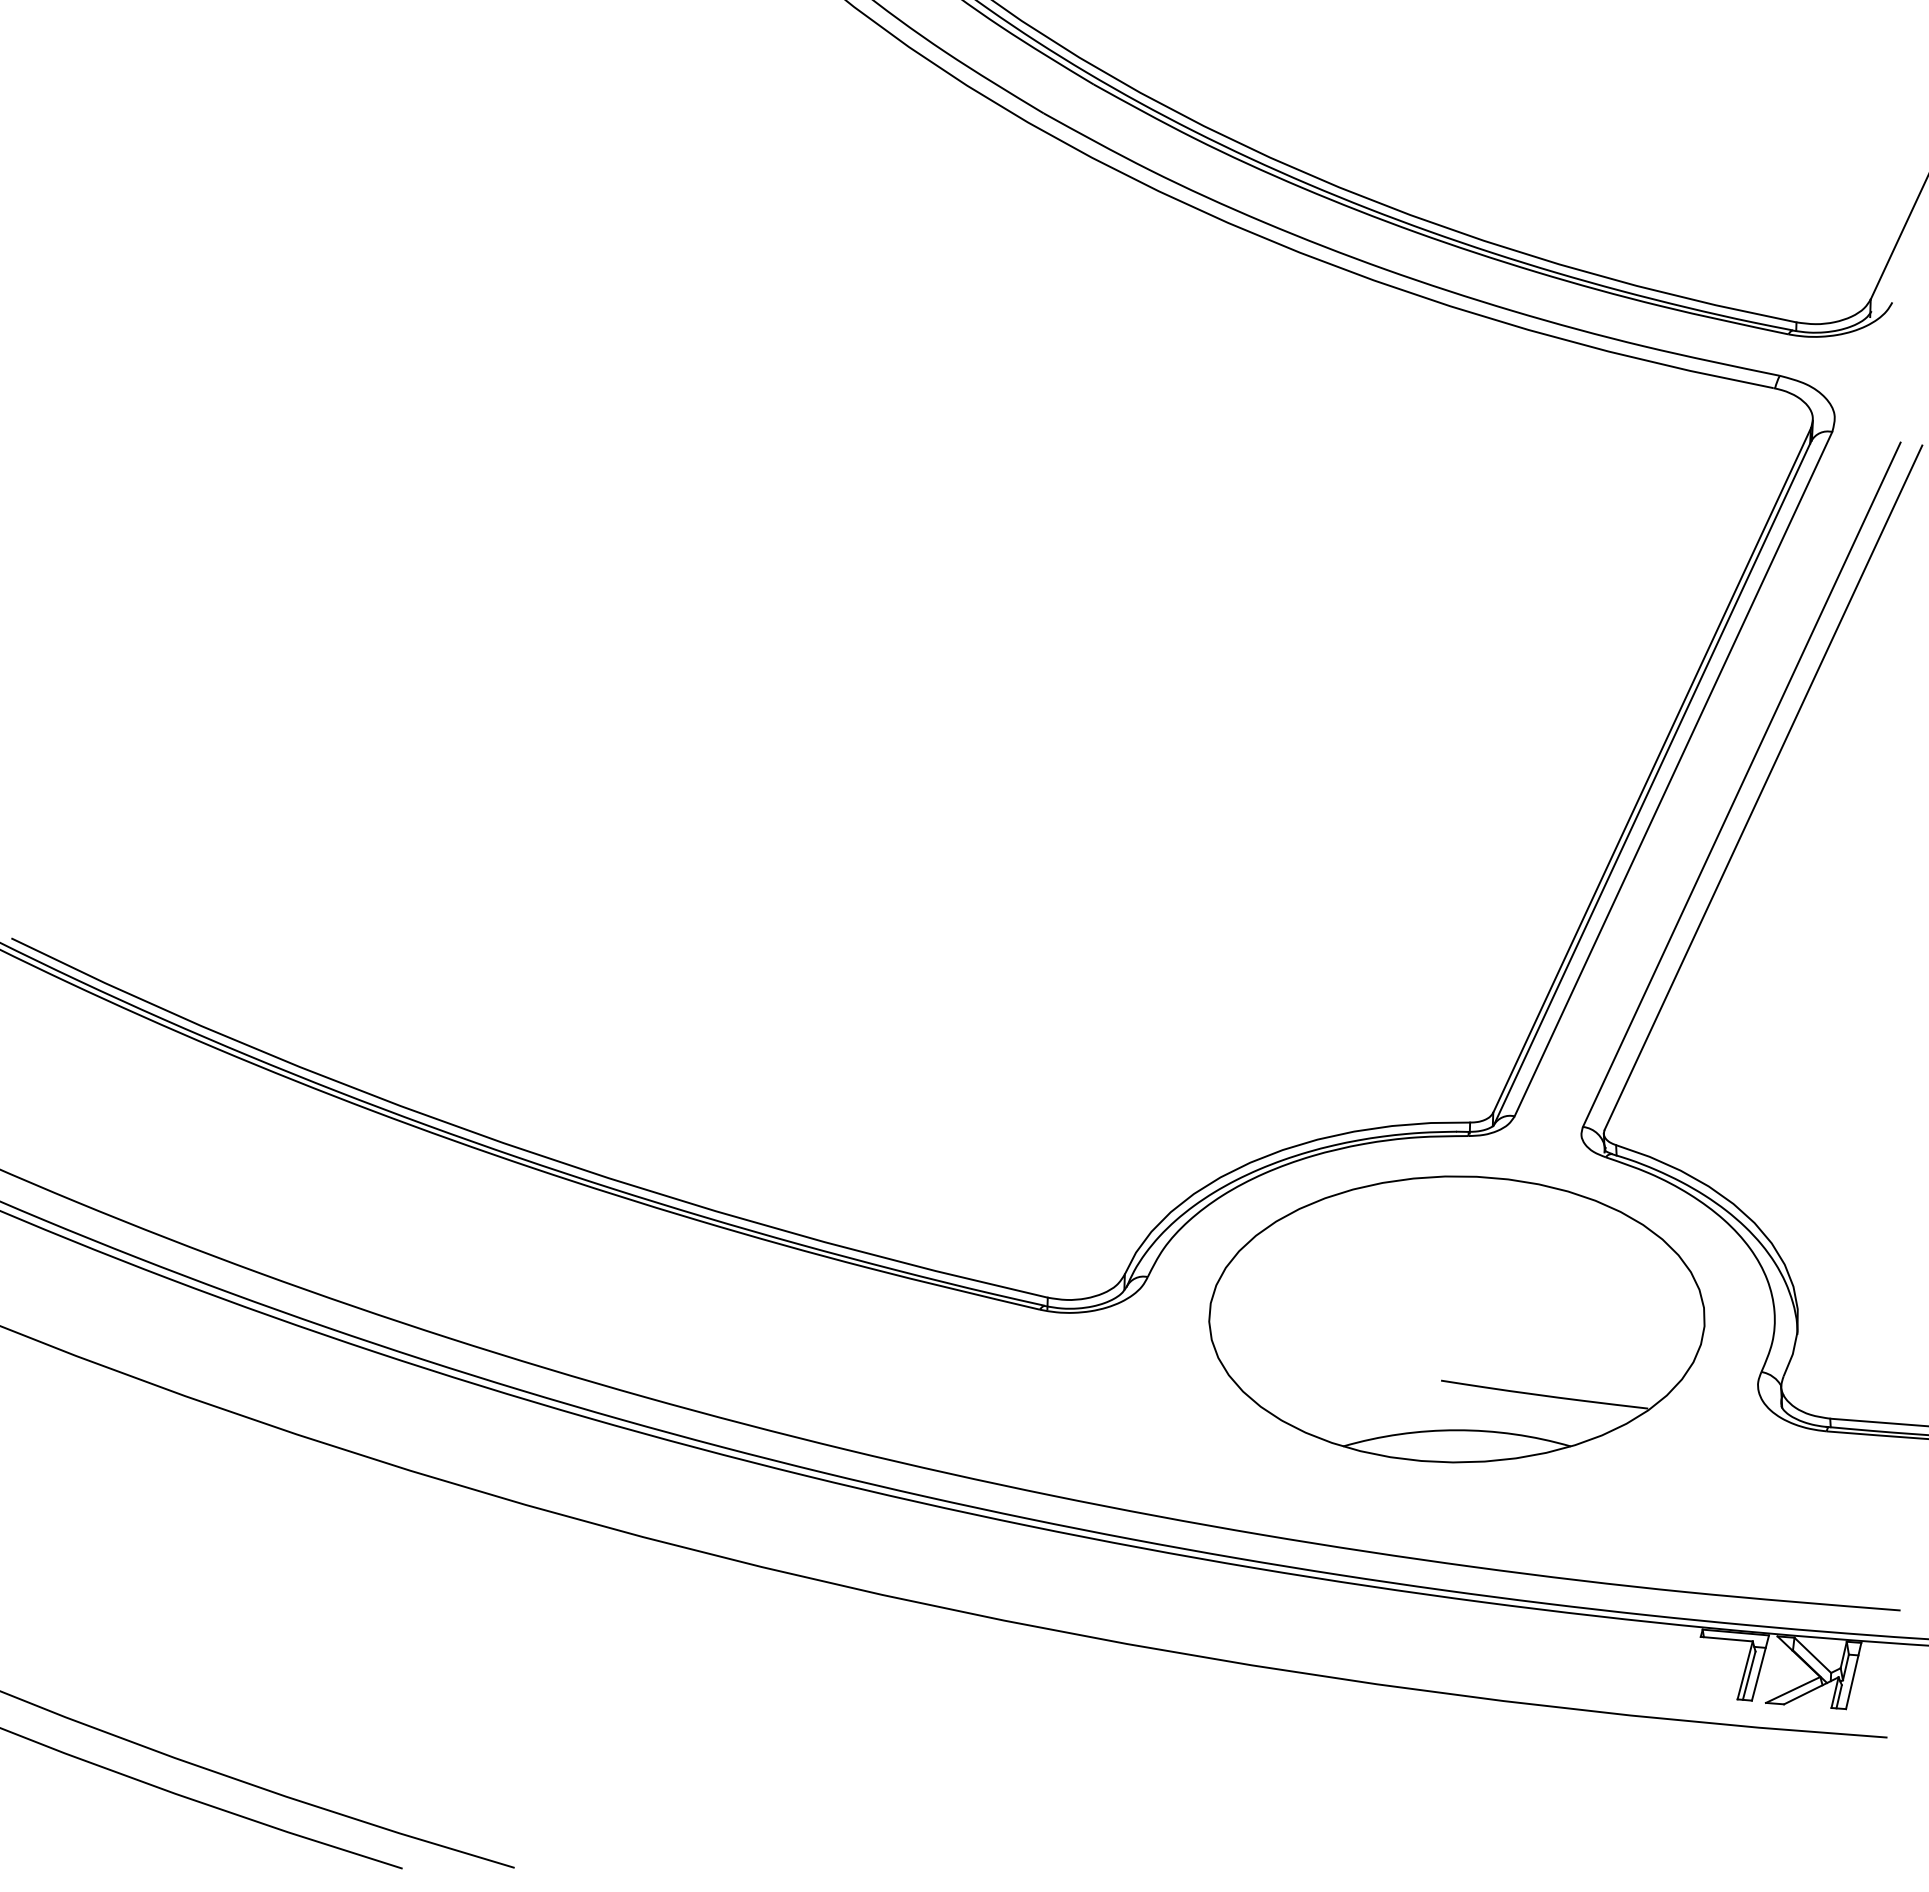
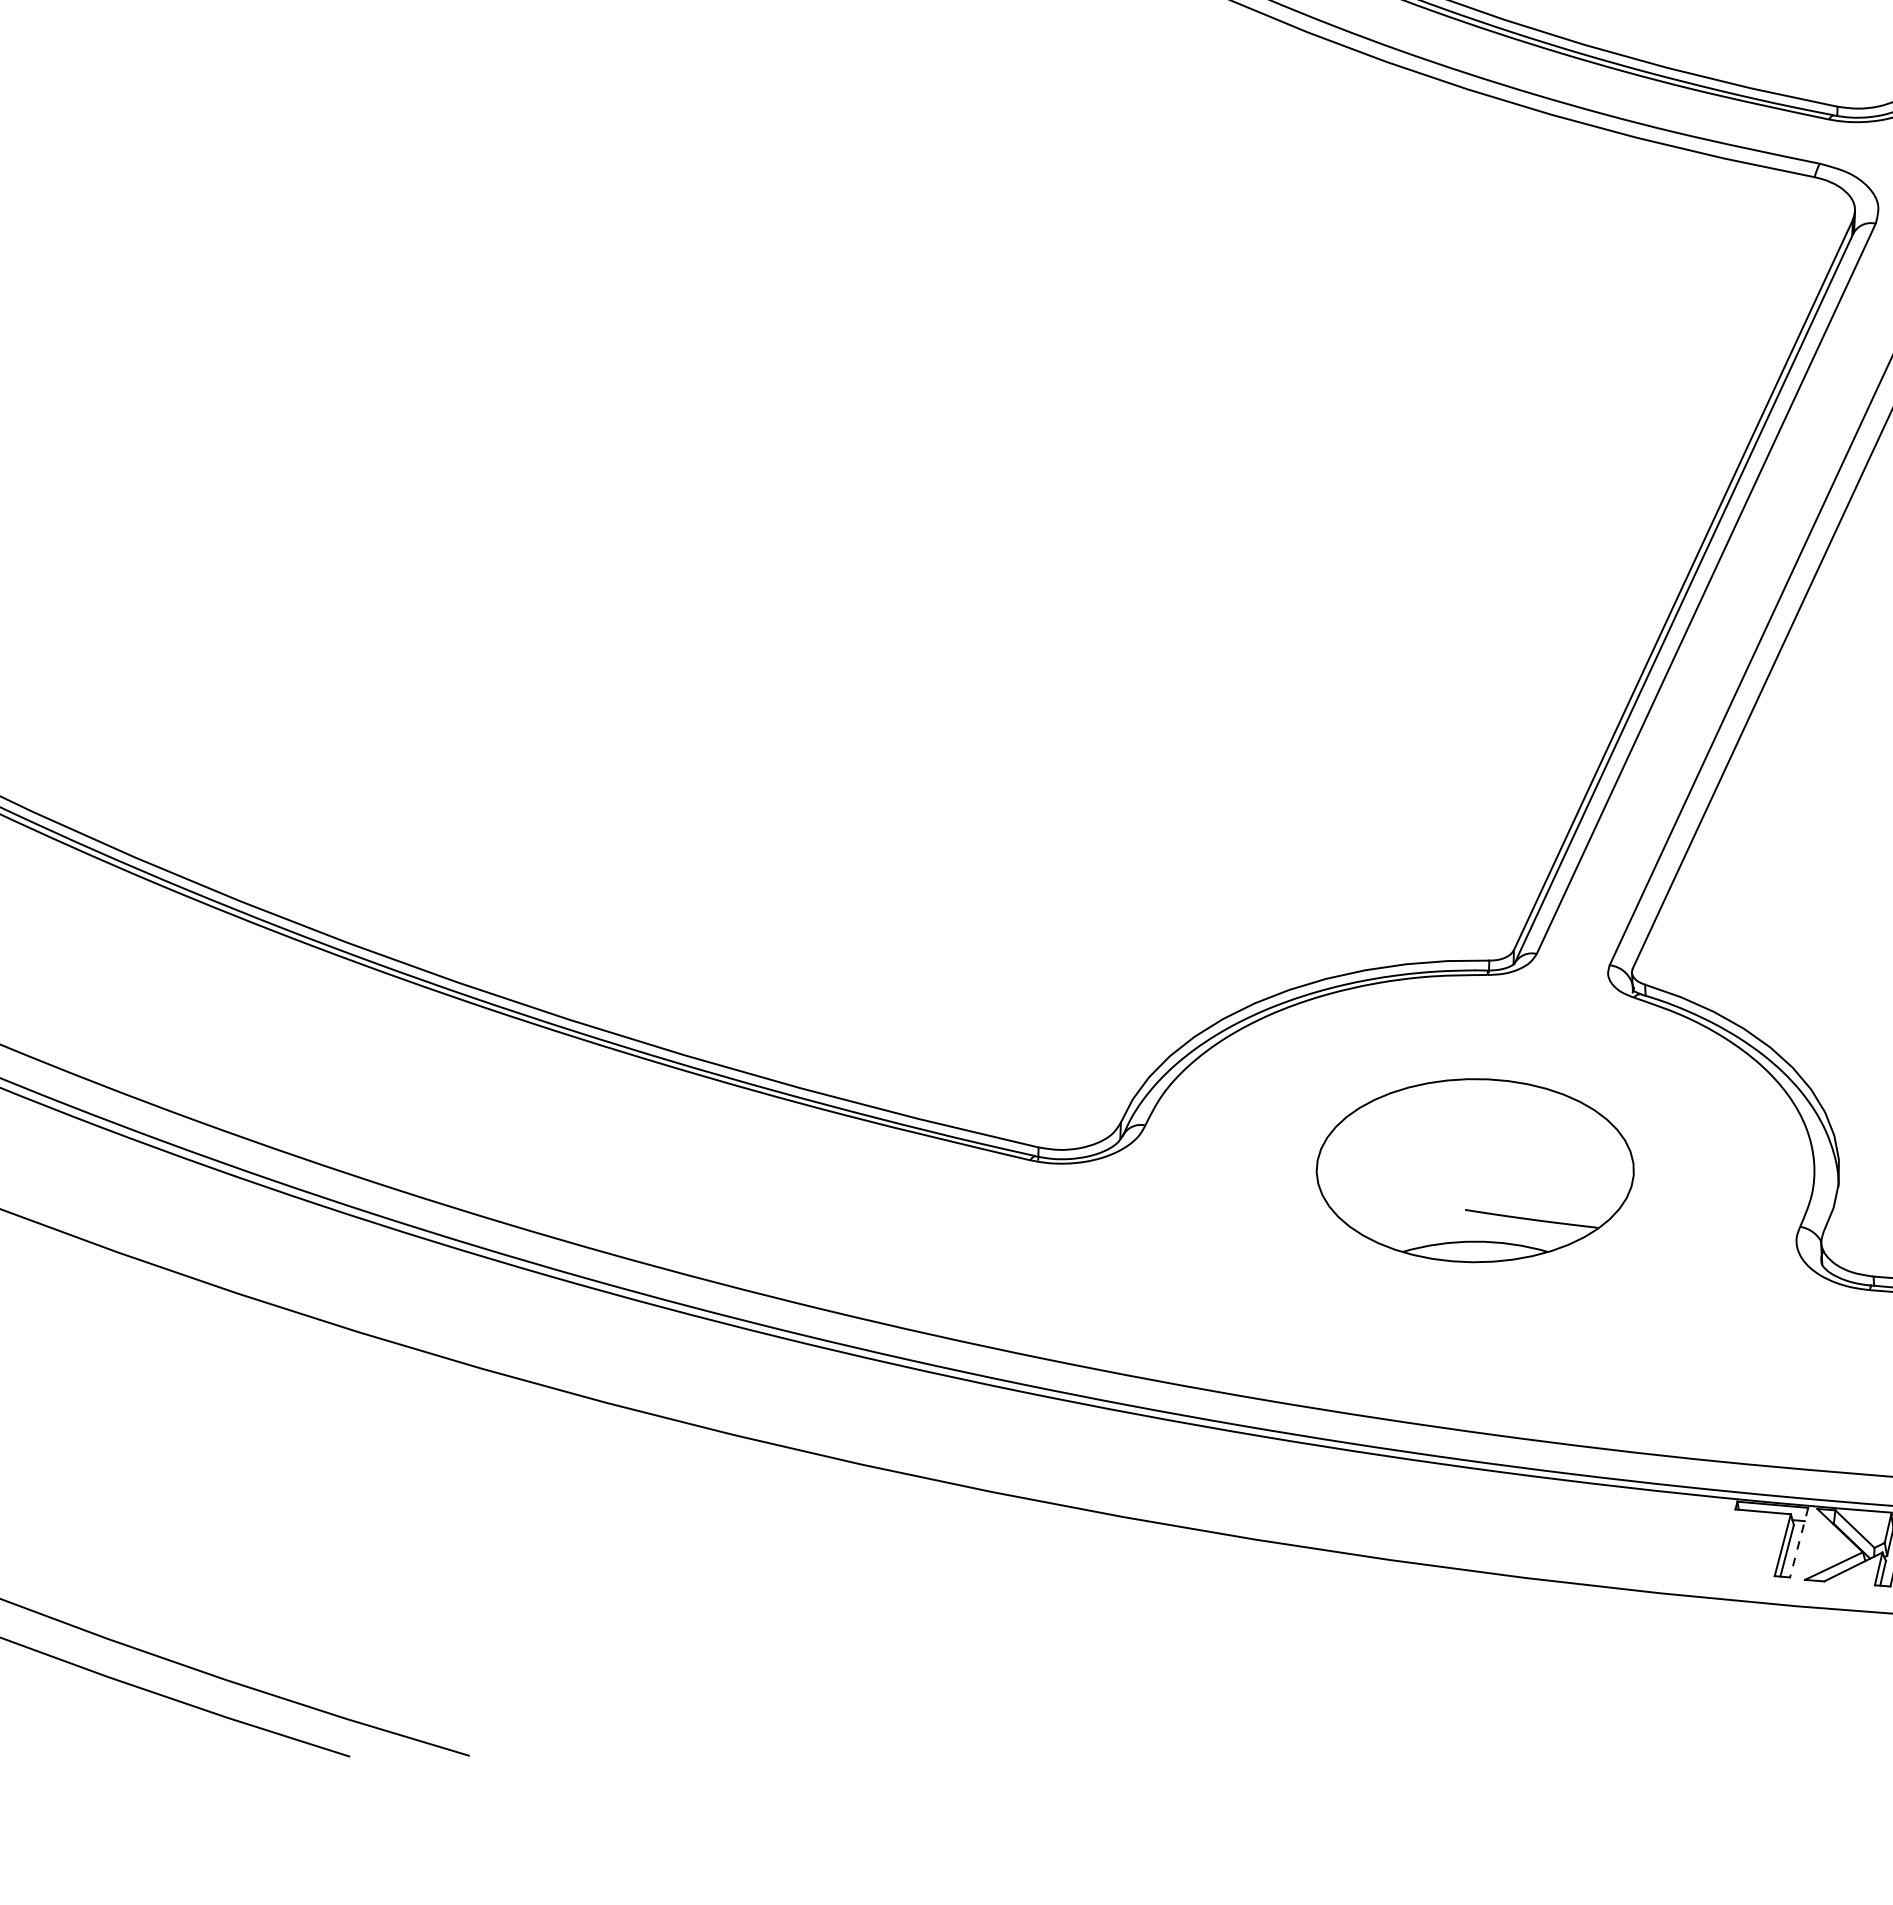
part: (1456, 1319) -> (1474, 1170), size x0.6
line: (1760, 1668) -> (1799, 1543), solid -> dashed

